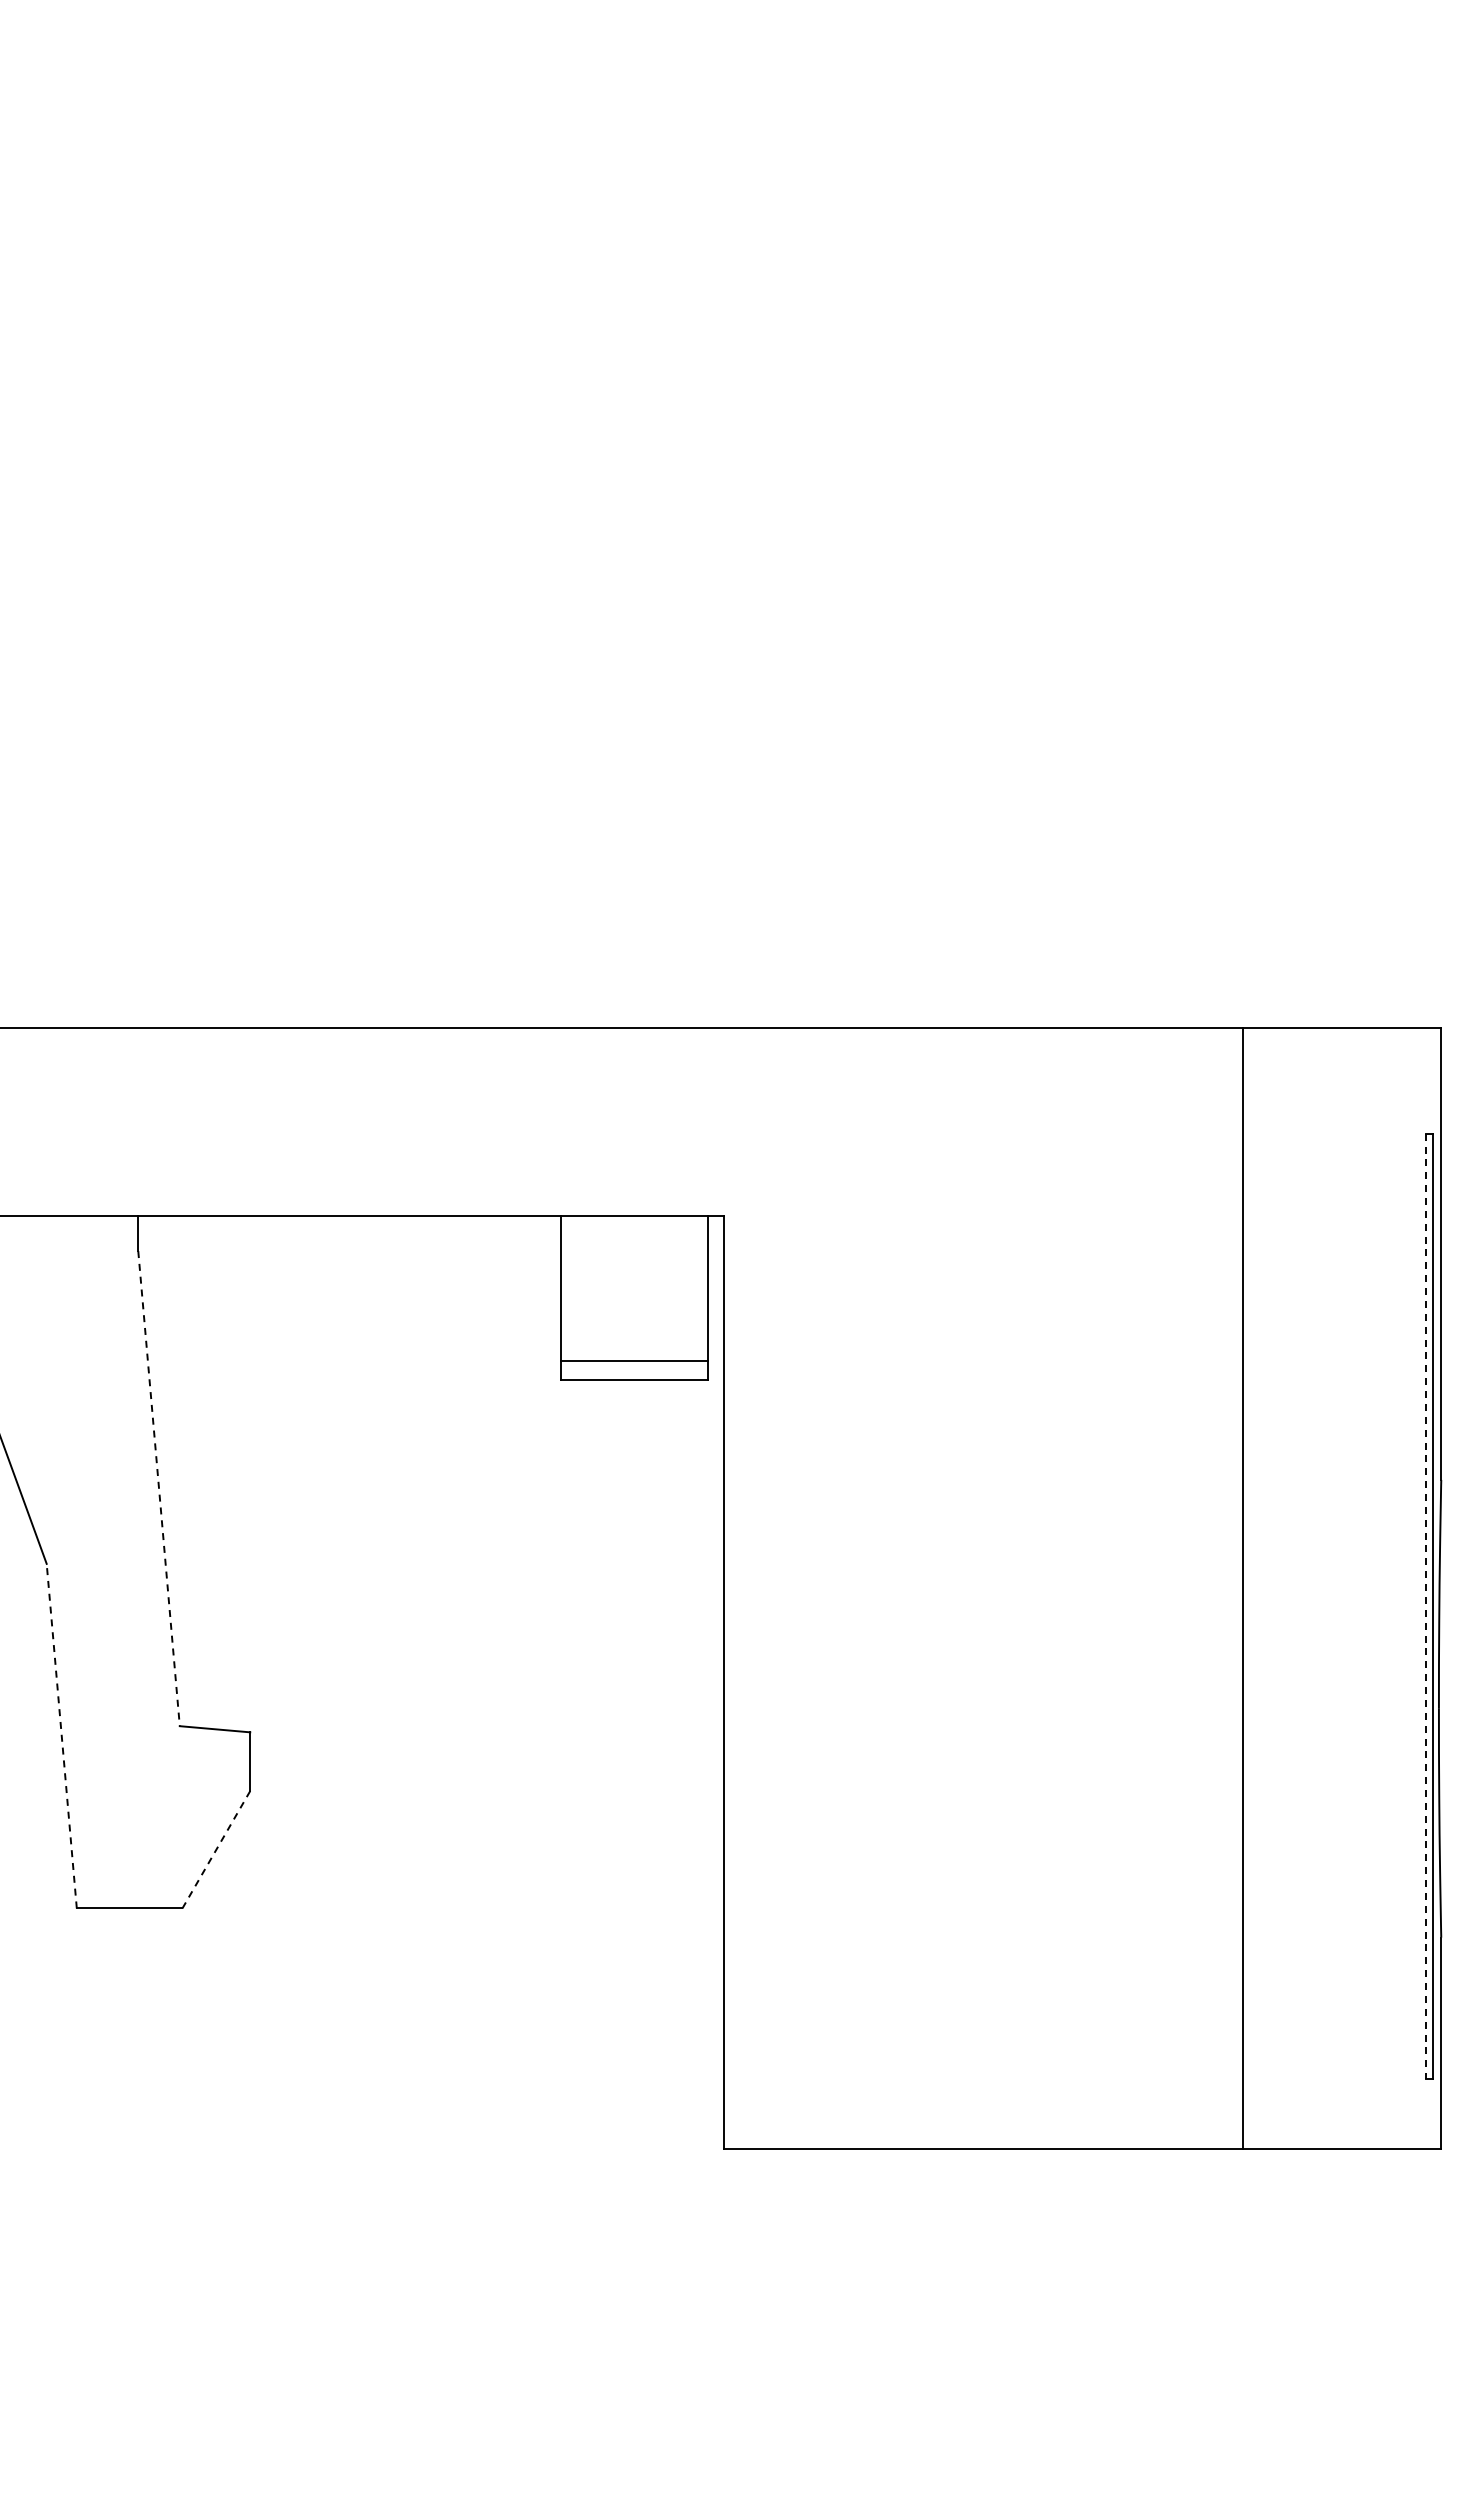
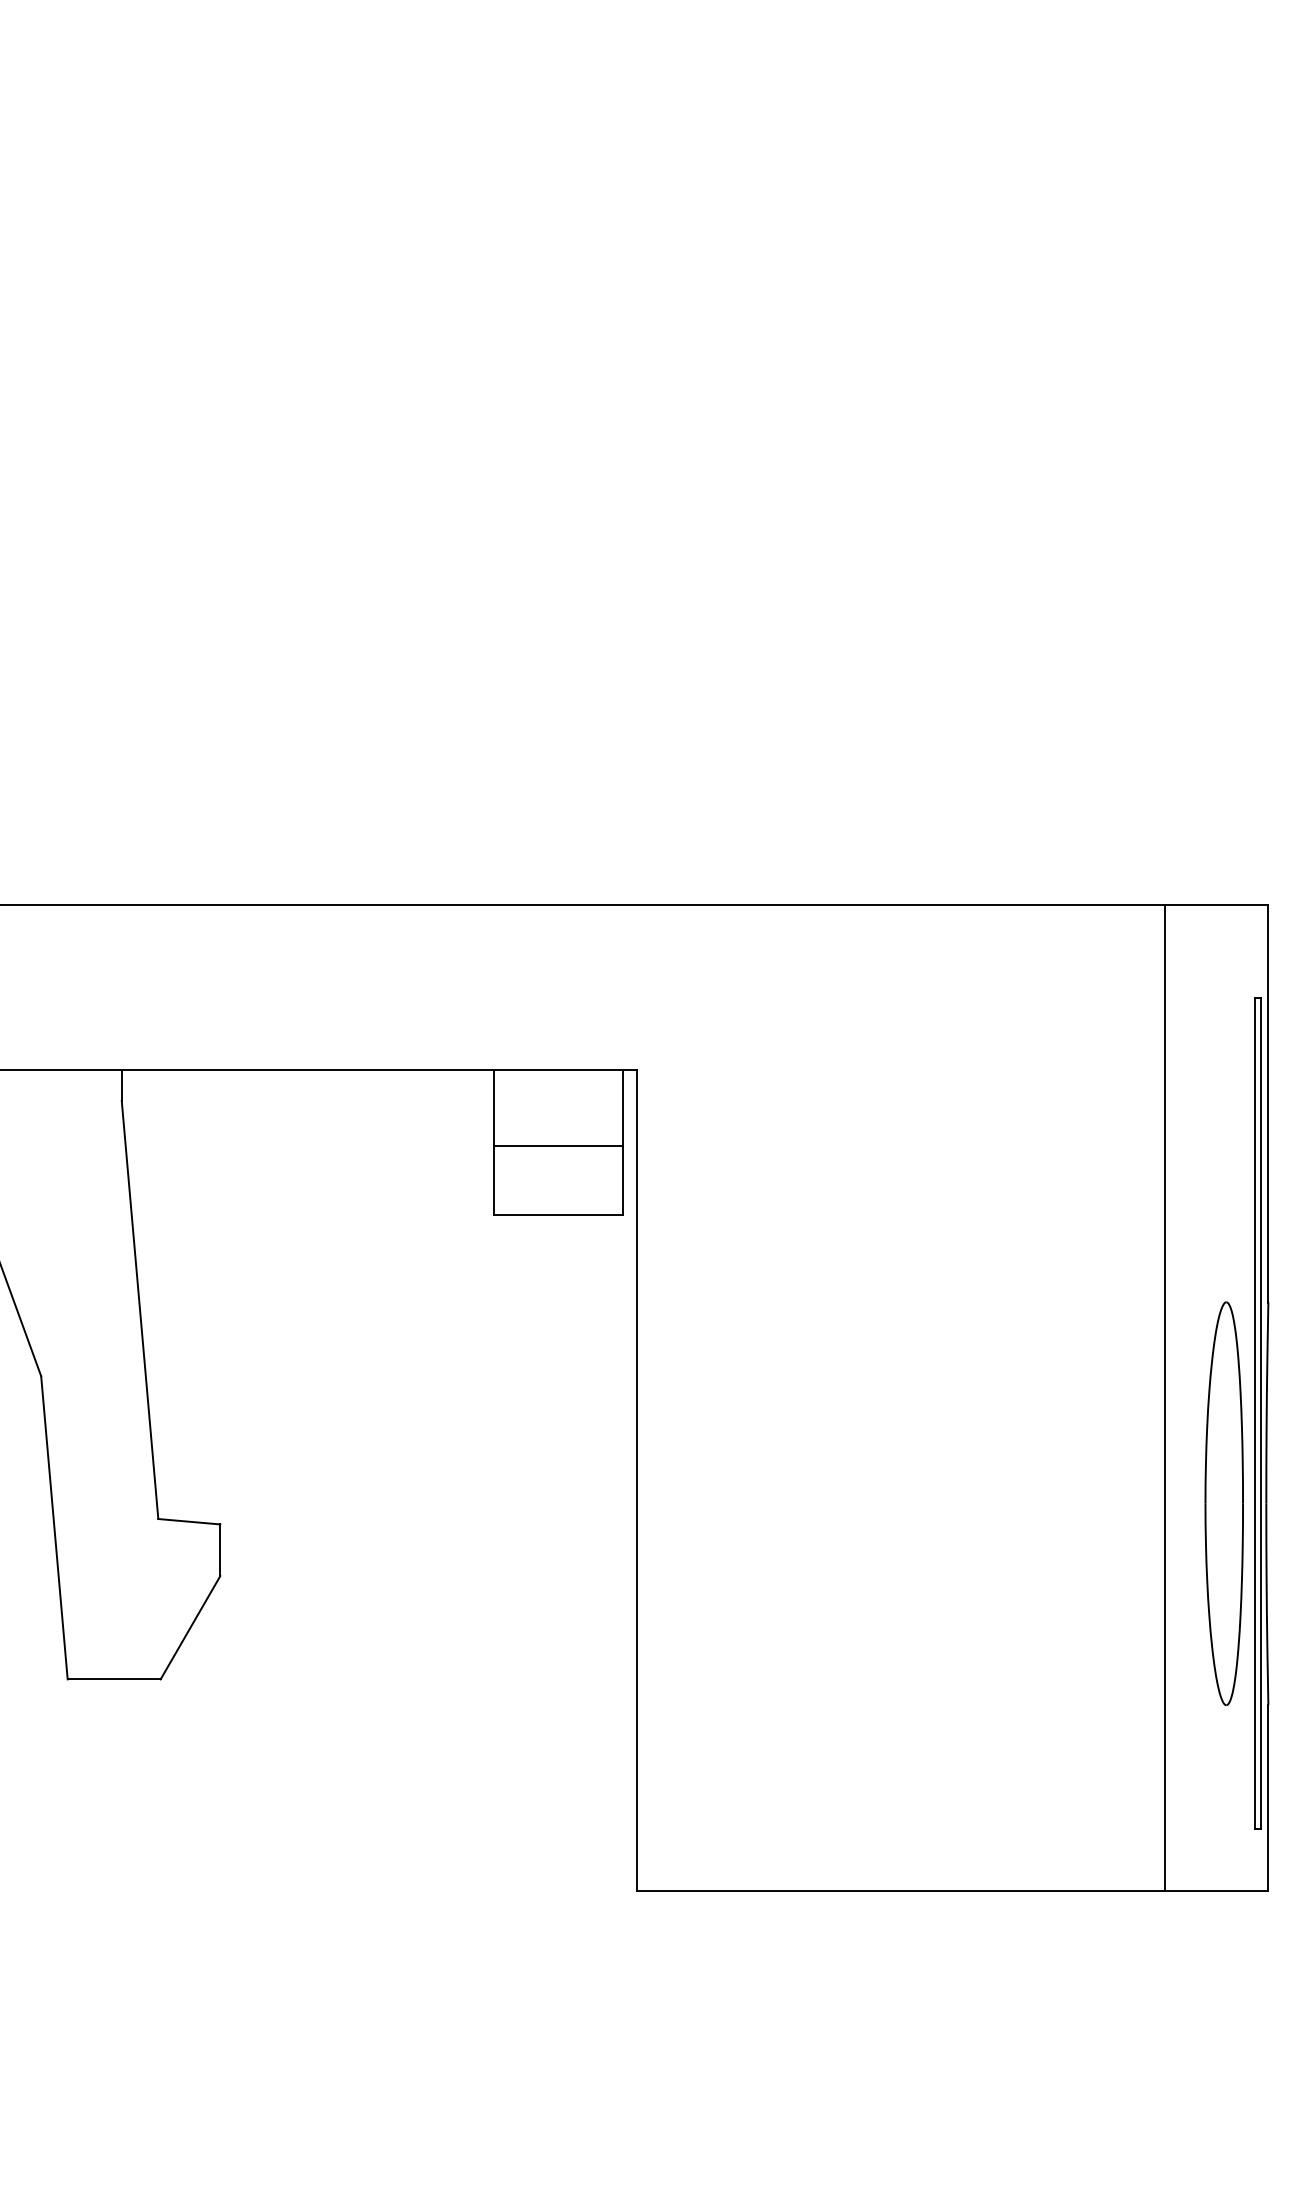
line: (633, 1361) -> (557, 1146), moved
line: (159, 1489) -> (140, 1310), dashed -> solid
line: (1242, 1588) -> (1164, 1397), moved
line: (1425, 1606) -> (1254, 1413), dashed -> solid
part: (1390, 1708) -> (1223, 1503), added
line: (61, 1736) -> (54, 1528), dashed -> solid
line: (216, 1849) -> (190, 1627), dashed -> solid

